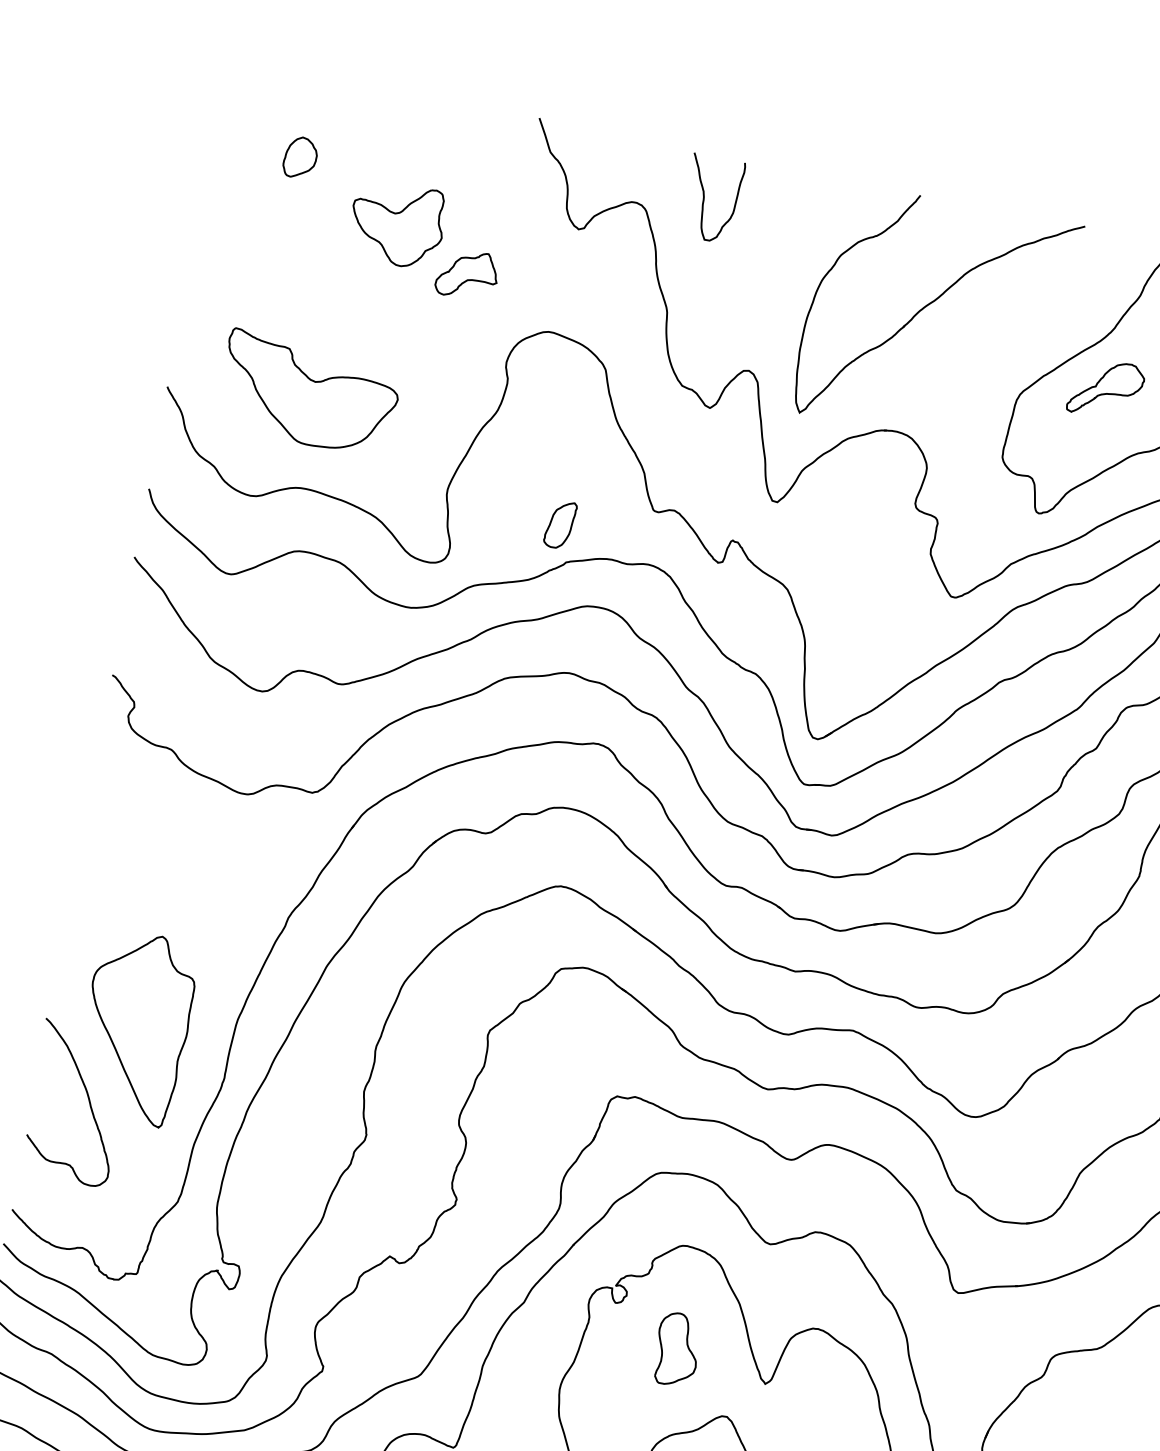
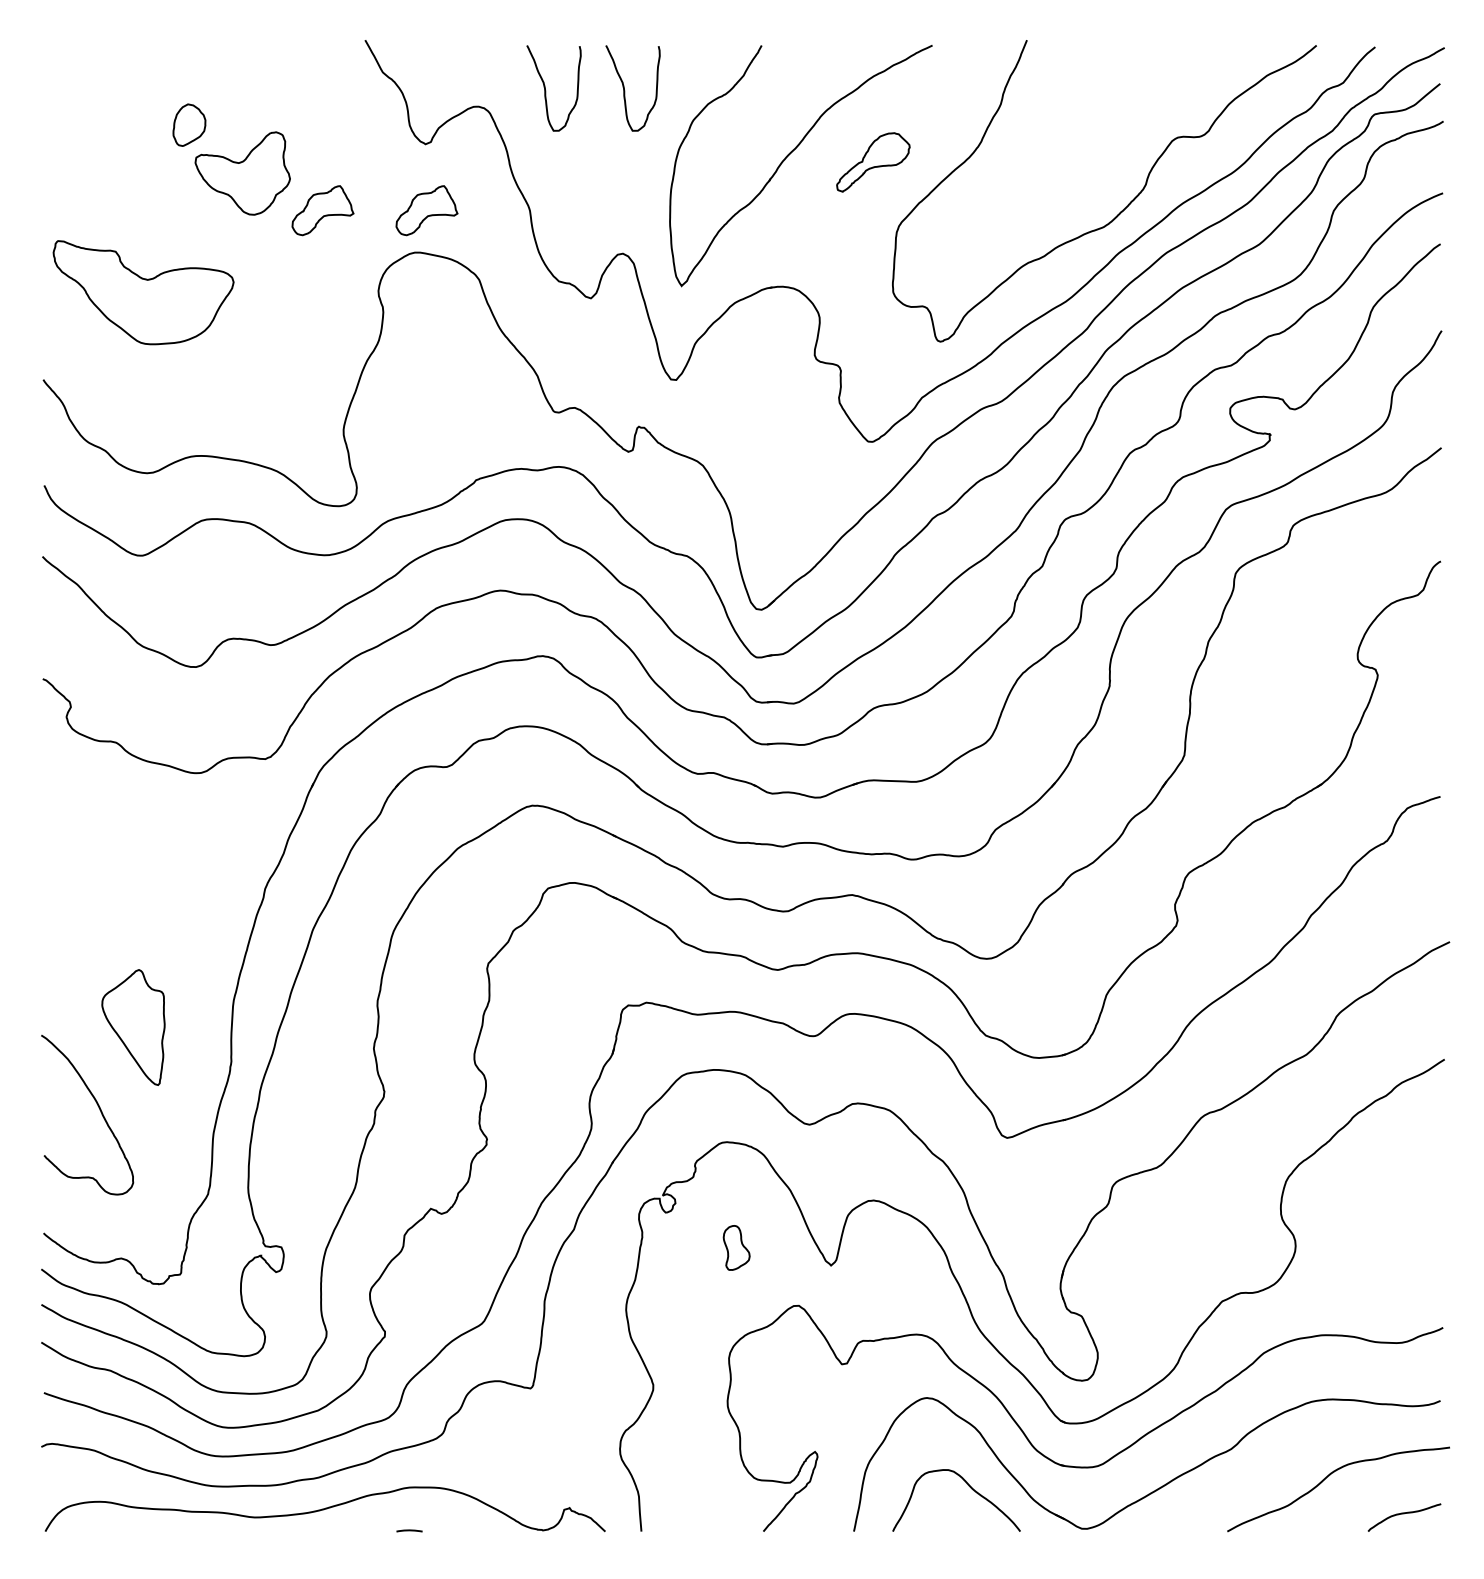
part: (300, 157) -> (189, 124), moved
curve: (781, 213) -> (625, 90), added
part: (567, 293) -> (426, 210), added
part: (1106, 389) -> (873, 162), moved
part: (309, 393) -> (143, 292), moved
part: (559, 524) -> (462, 443), removed
part: (136, 1027) -> (133, 1027), size x0.6
part: (677, 1349) -> (736, 1247), size x0.6

